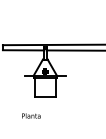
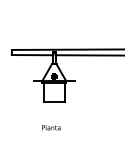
text: (31, 115) -> (51, 127), moved

